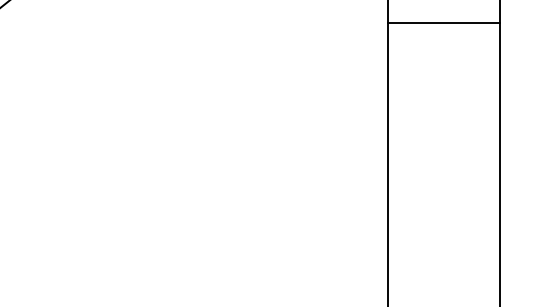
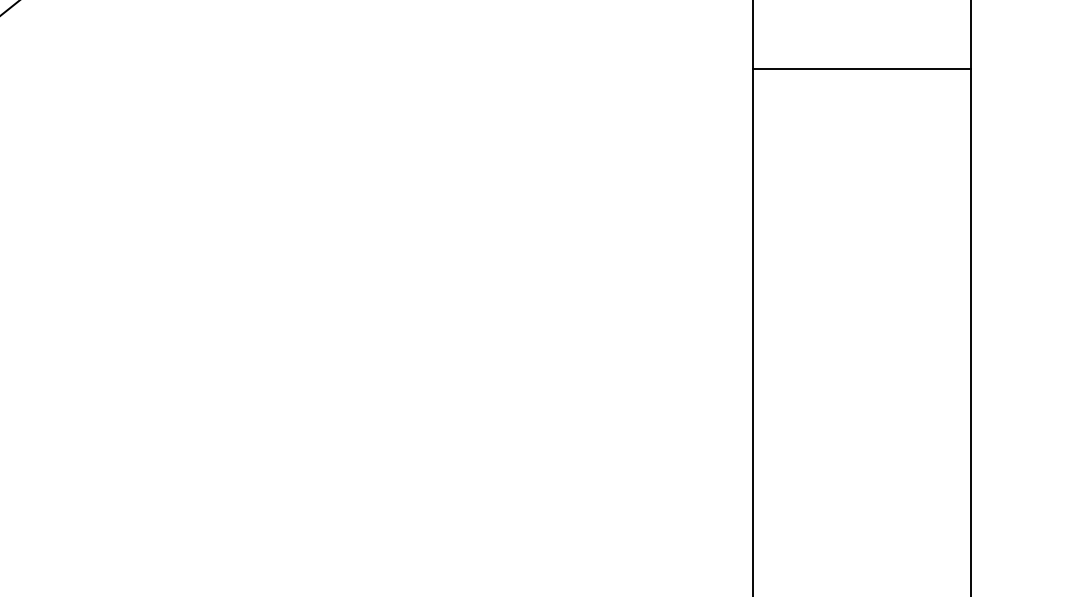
line: (443, 23) -> (862, 69), moved

